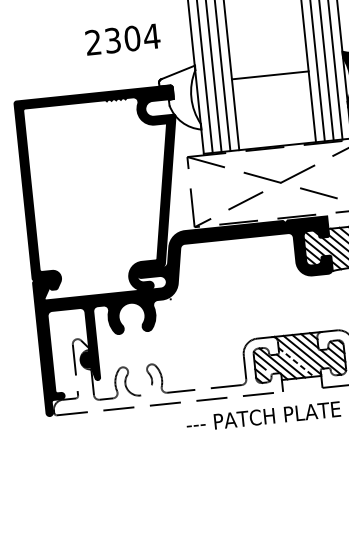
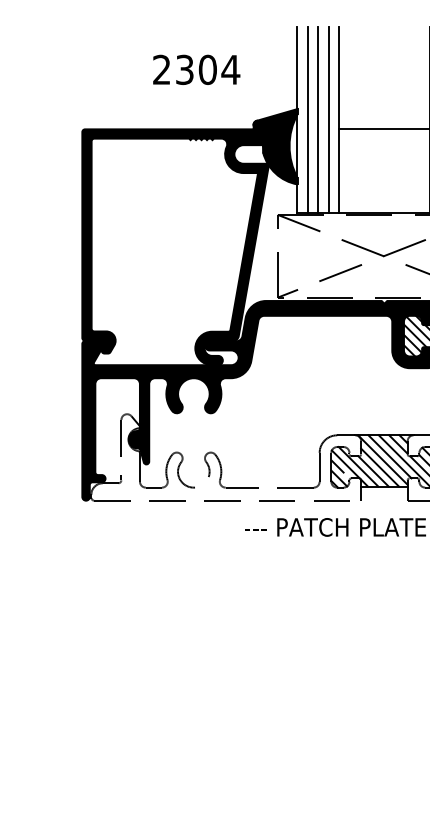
text: (122, 39) -> (196, 69), moved
fill: (179, 99) -> (275, 146), added
line: (296, 362) -> (380, 467), dashed -> solid

